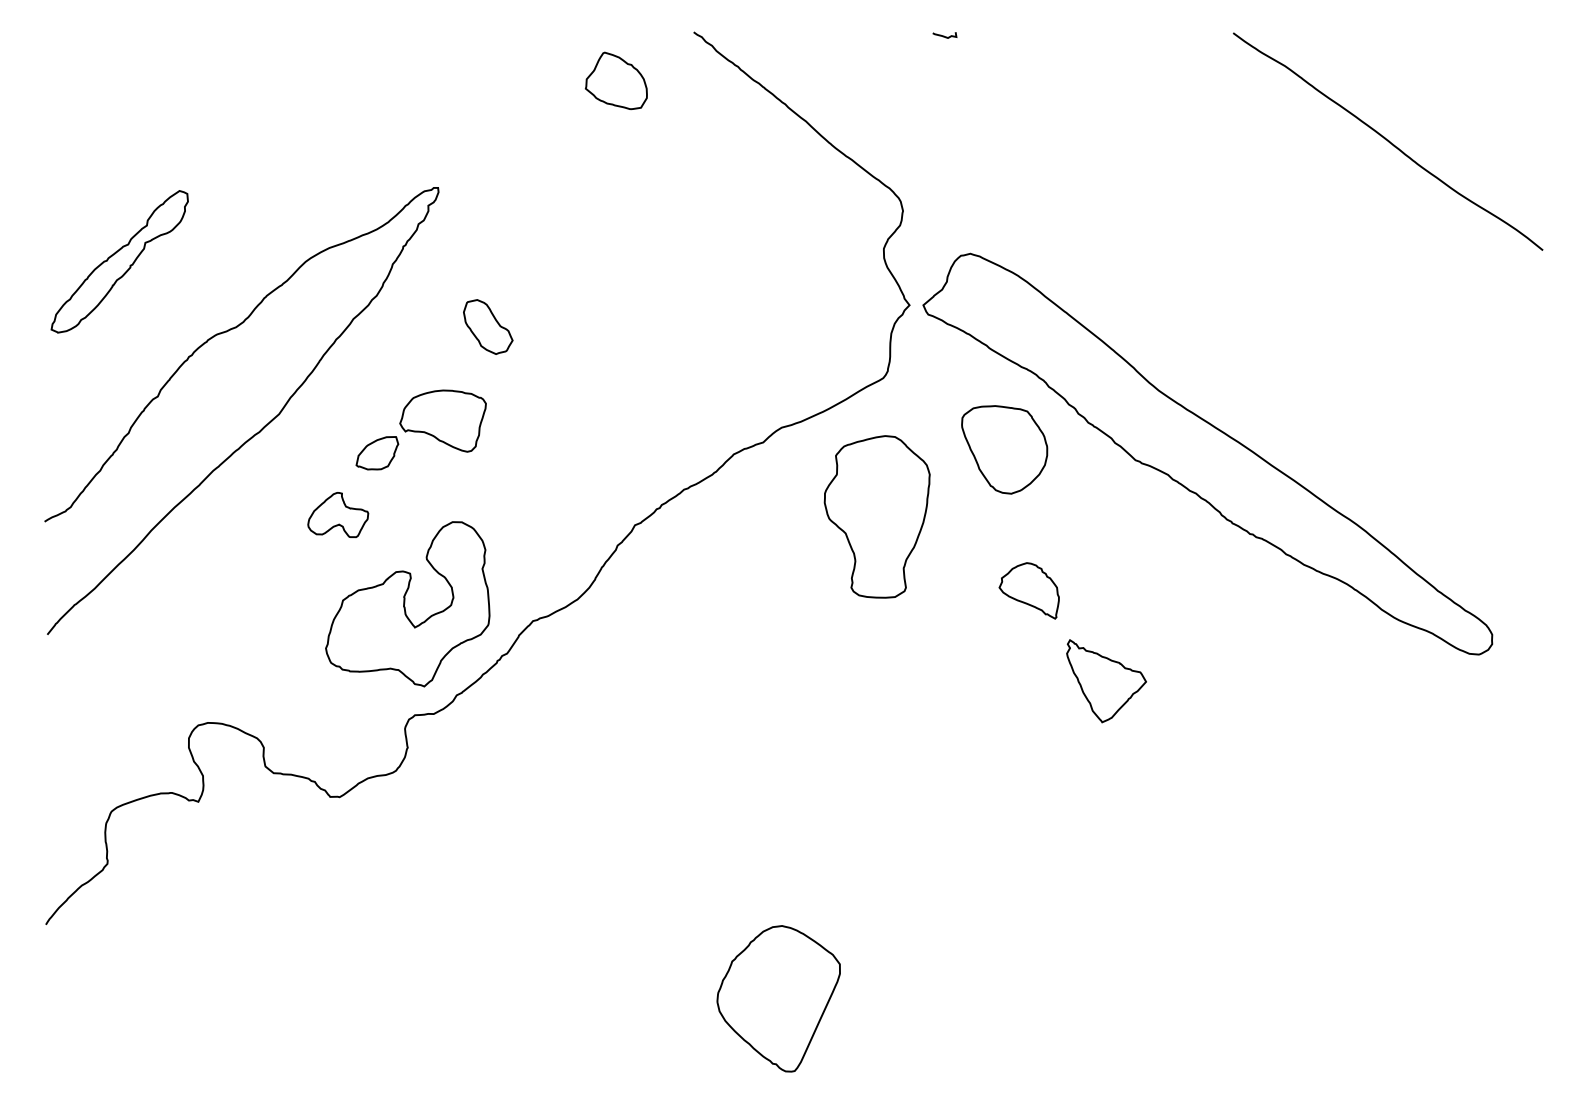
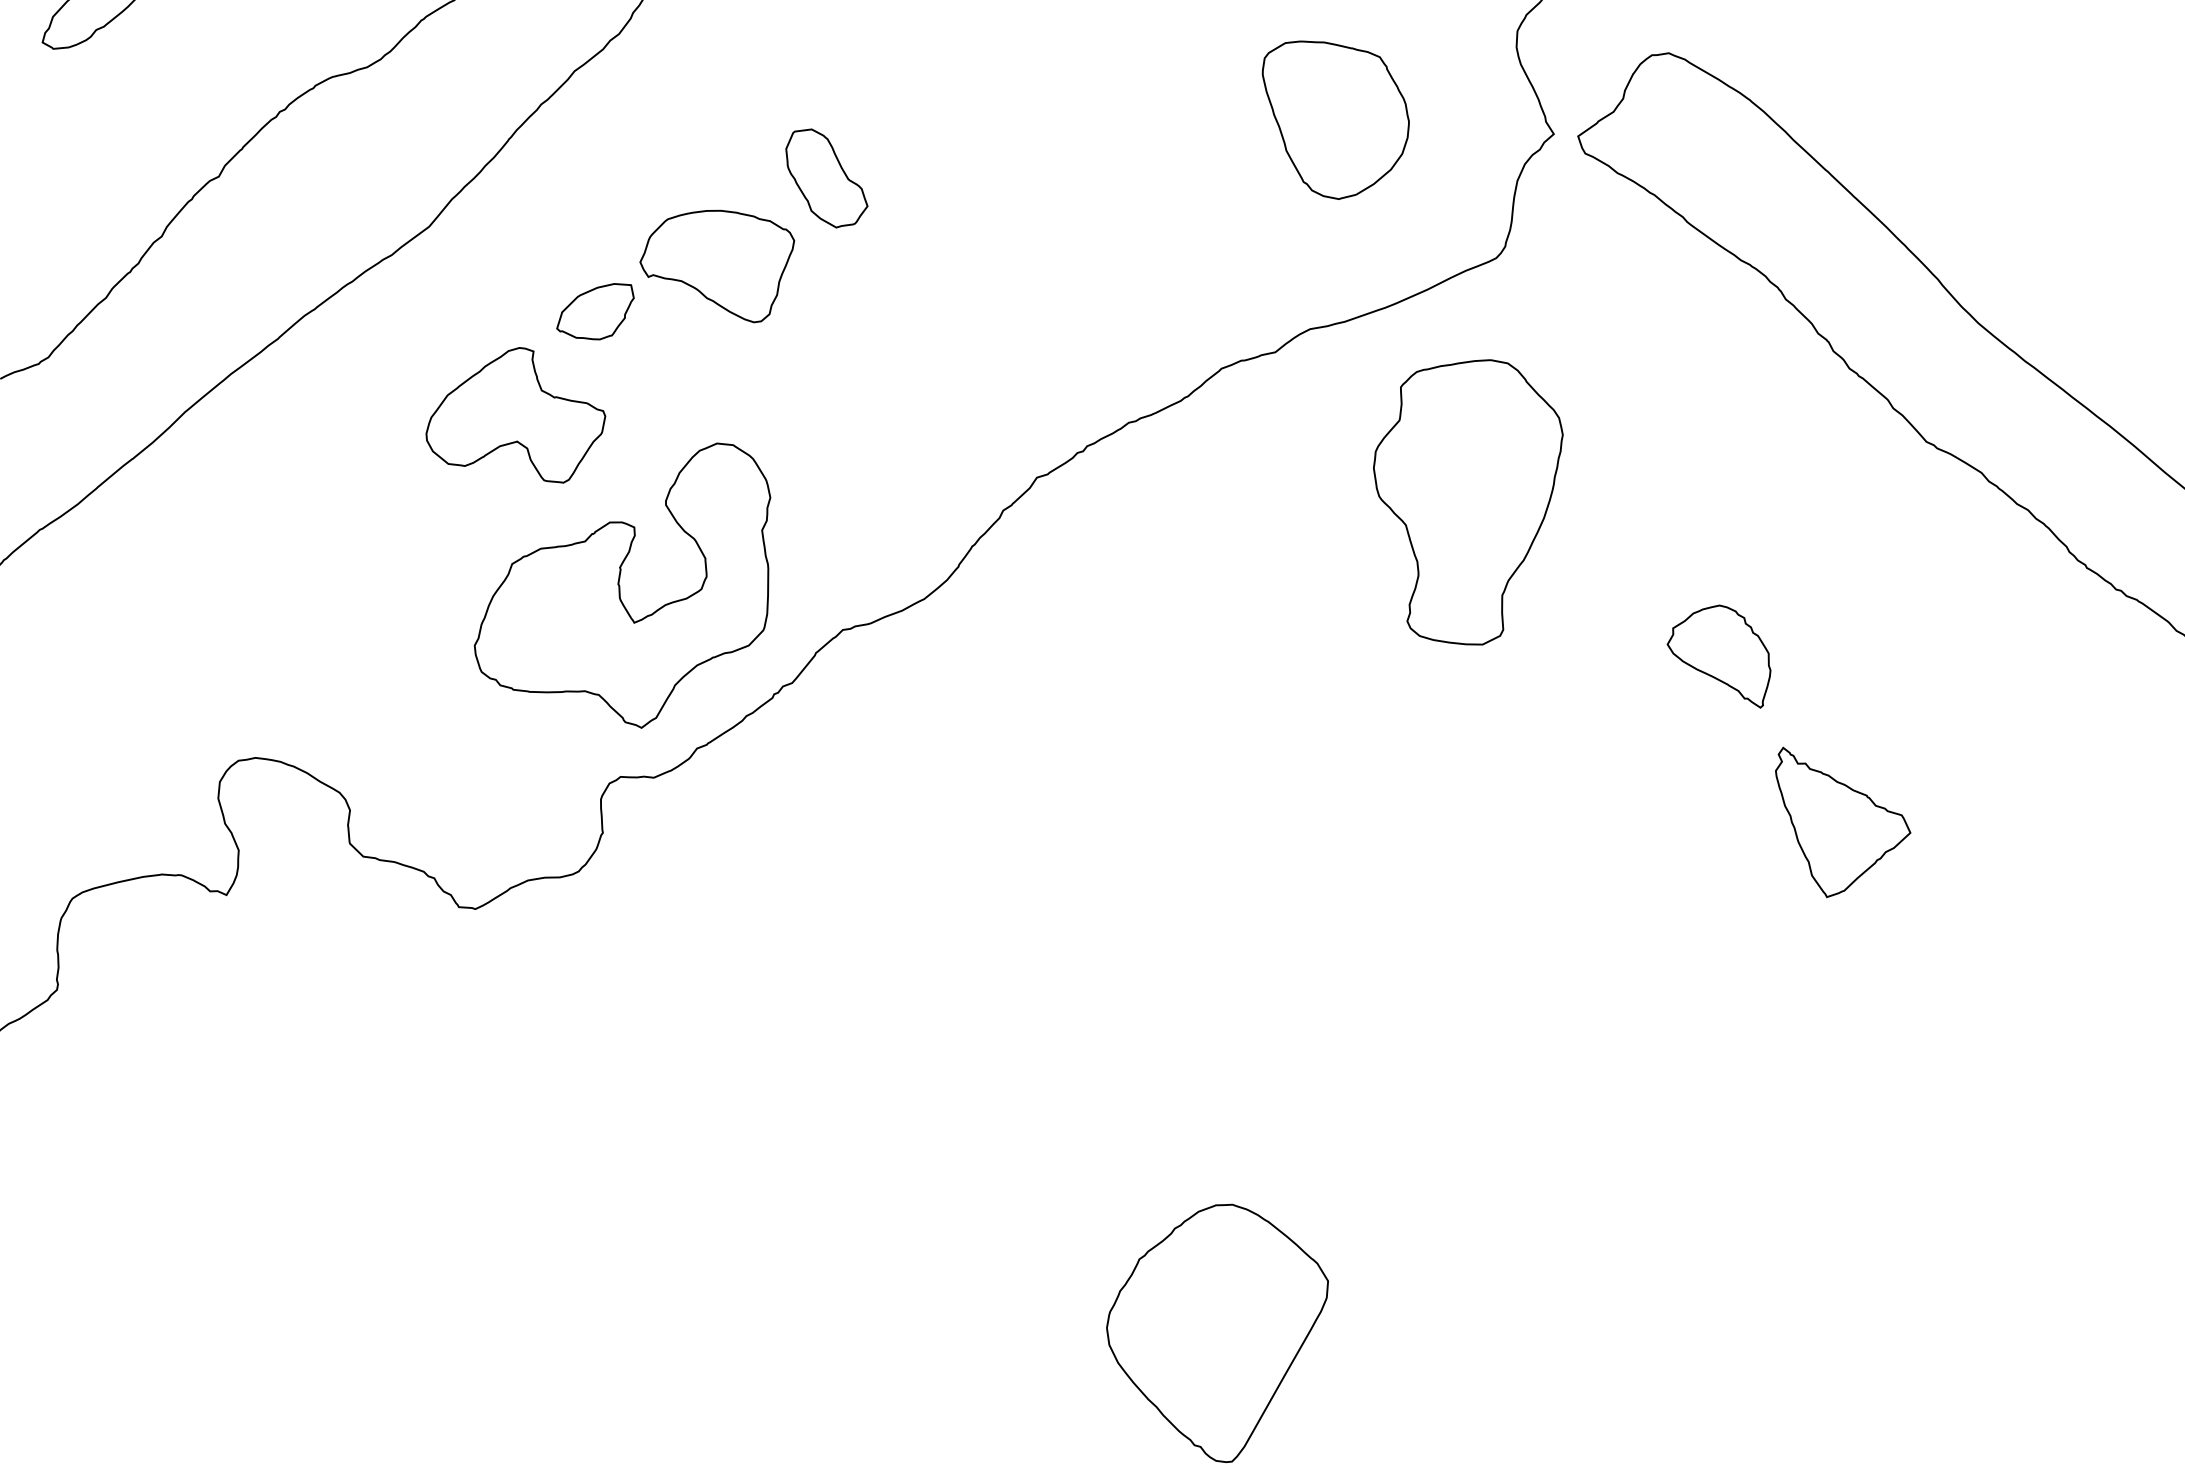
part: (488, 326) -> (827, 177), moved
part: (1004, 449) -> (1333, 120), moved
part: (338, 514) -> (517, 412), size x1.67

